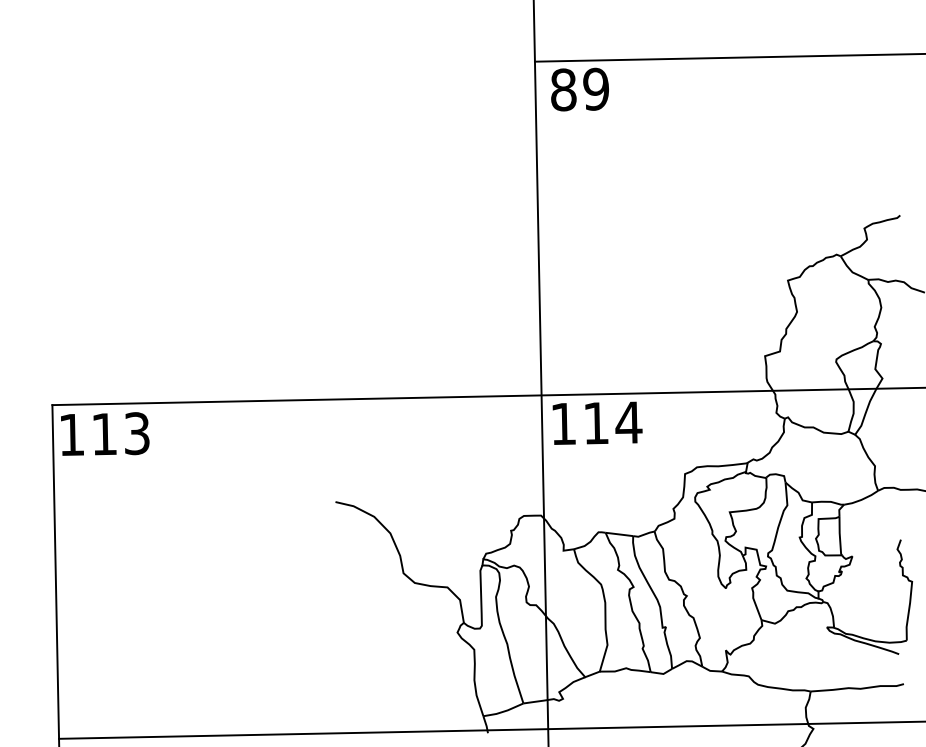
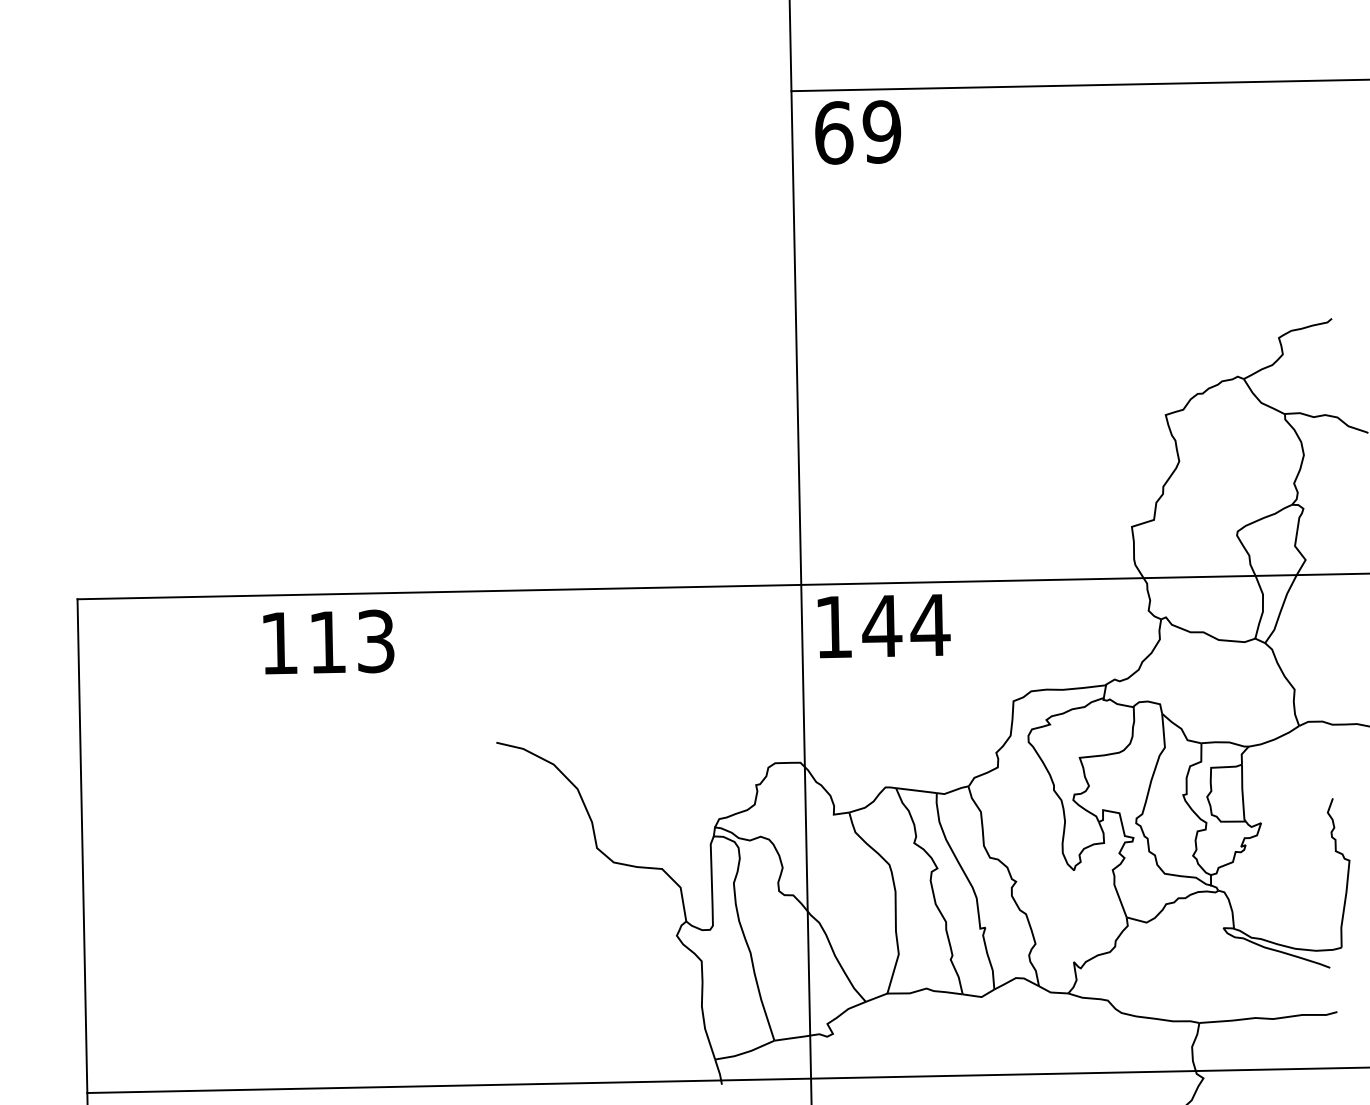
text: (563, 89) -> (833, 132), 89 -> 69
text: (595, 423) -> (881, 626), 114 -> 144
text: (105, 433) -> (329, 641), moved

